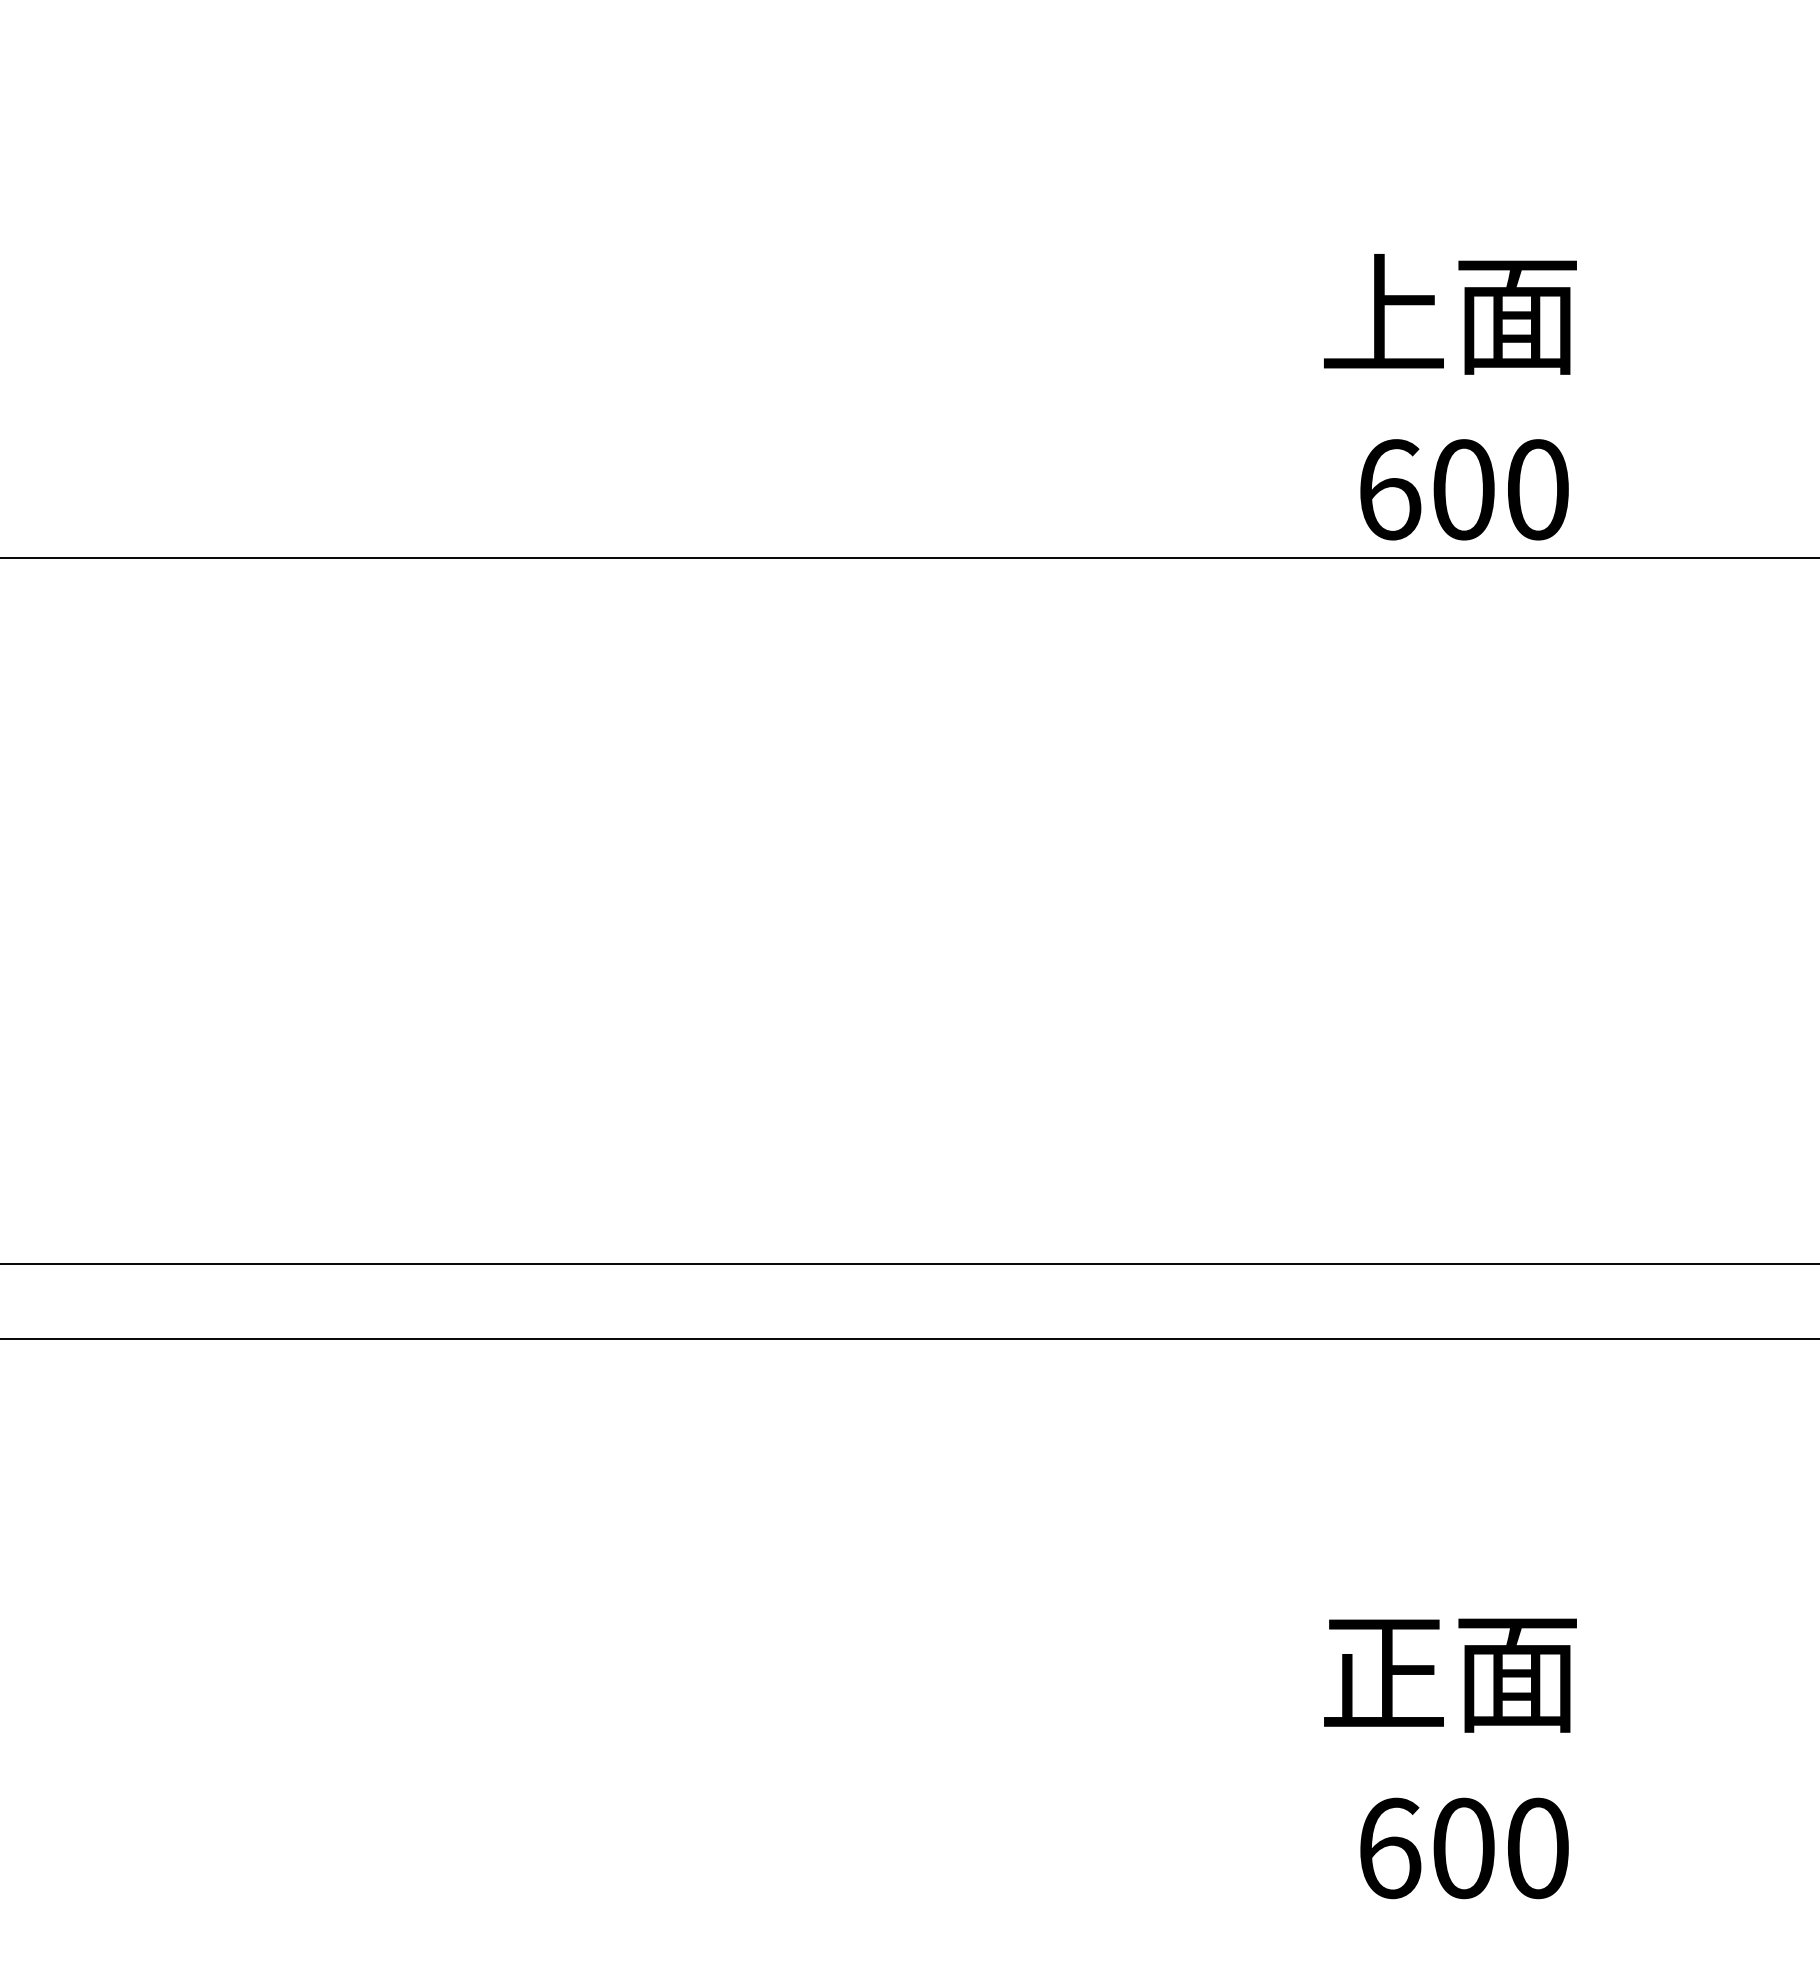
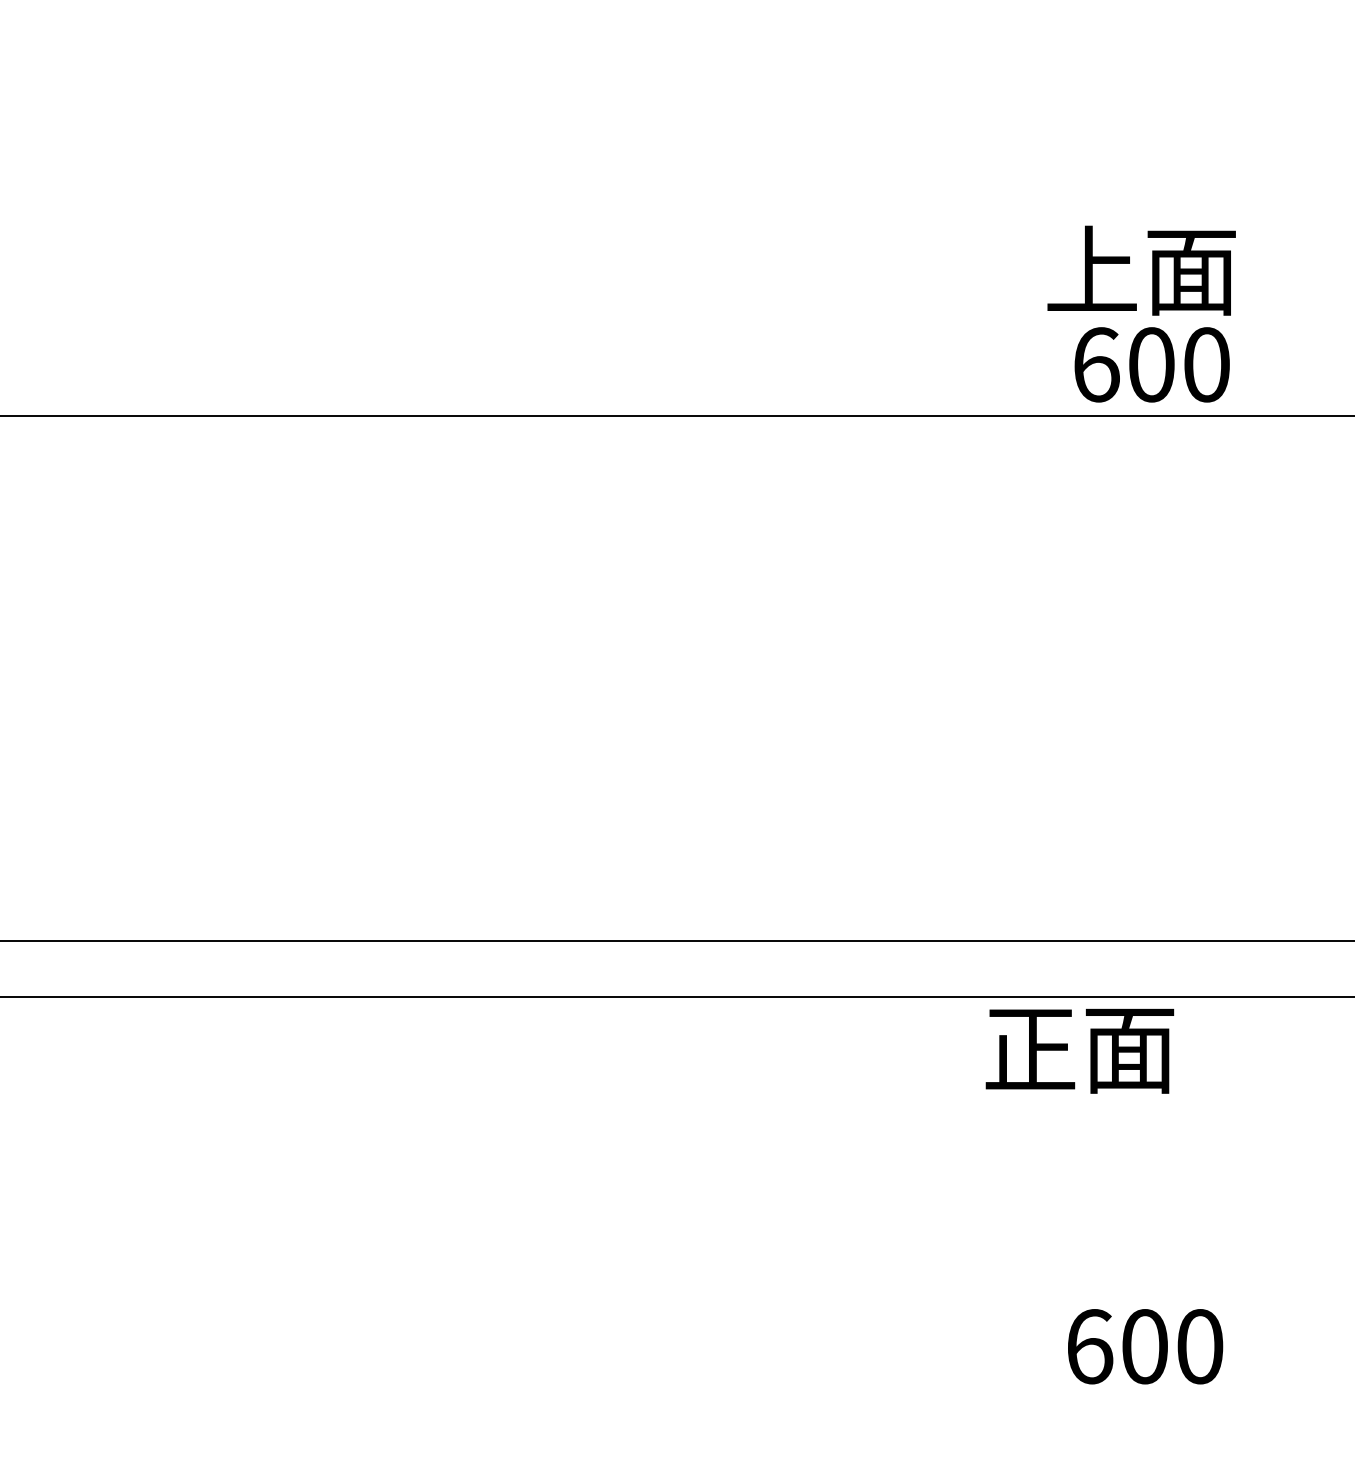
text: (1450, 314) -> (1141, 270), moved
text: (1464, 489) -> (1152, 364), moved
text: (1450, 1675) -> (1079, 1051), moved
text: (1464, 1848) -> (1145, 1346), moved

